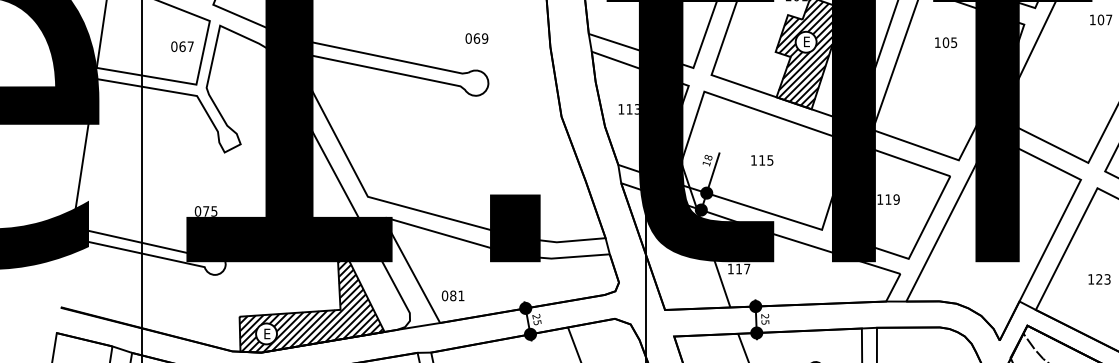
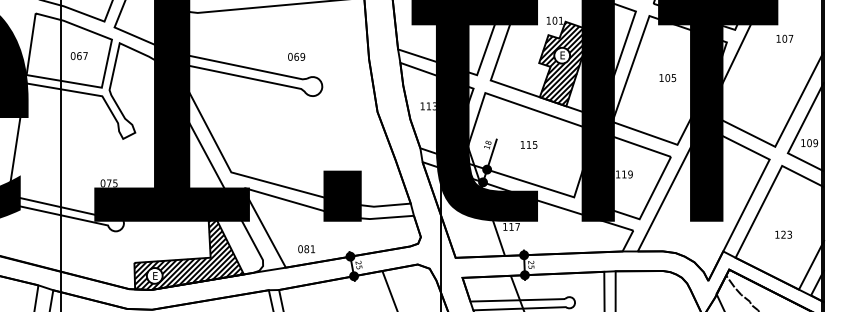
text: (476, 38) -> (296, 56), moved
text: (945, 43) -> (667, 78), moved
text: (181, 47) -> (78, 56), moved
text: (452, 296) -> (306, 249), moved

